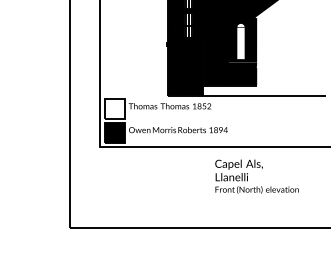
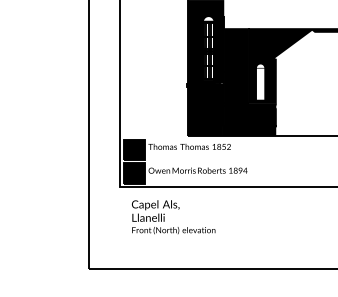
fill: (229, 90) -> (249, 131), added
fill: (114, 108) -> (134, 149), added
text: (256, 176) -> (173, 217), moved

